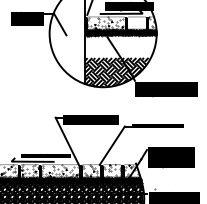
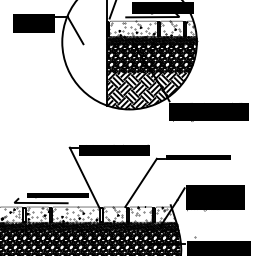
hatch: (136, 23) -> (171, 29), added
hatch: (120, 46) -> (151, 58), added

